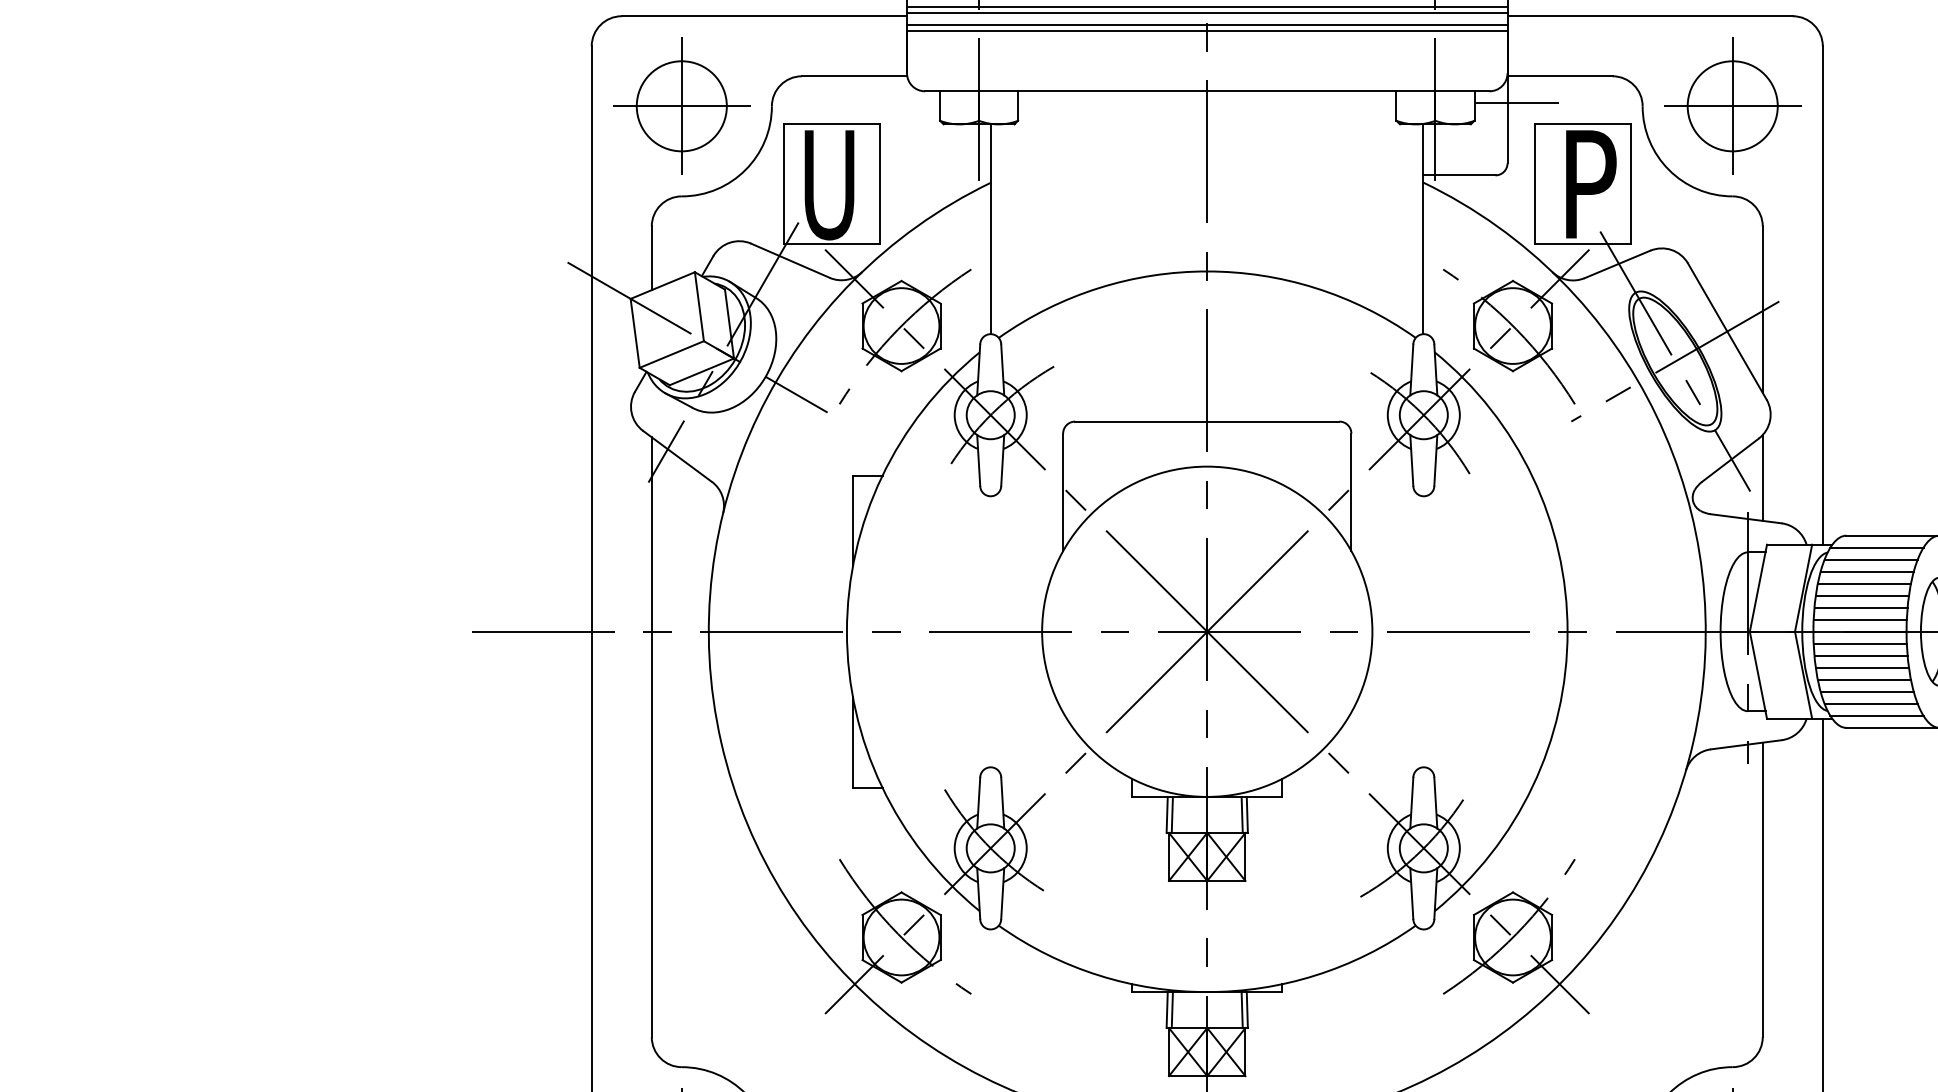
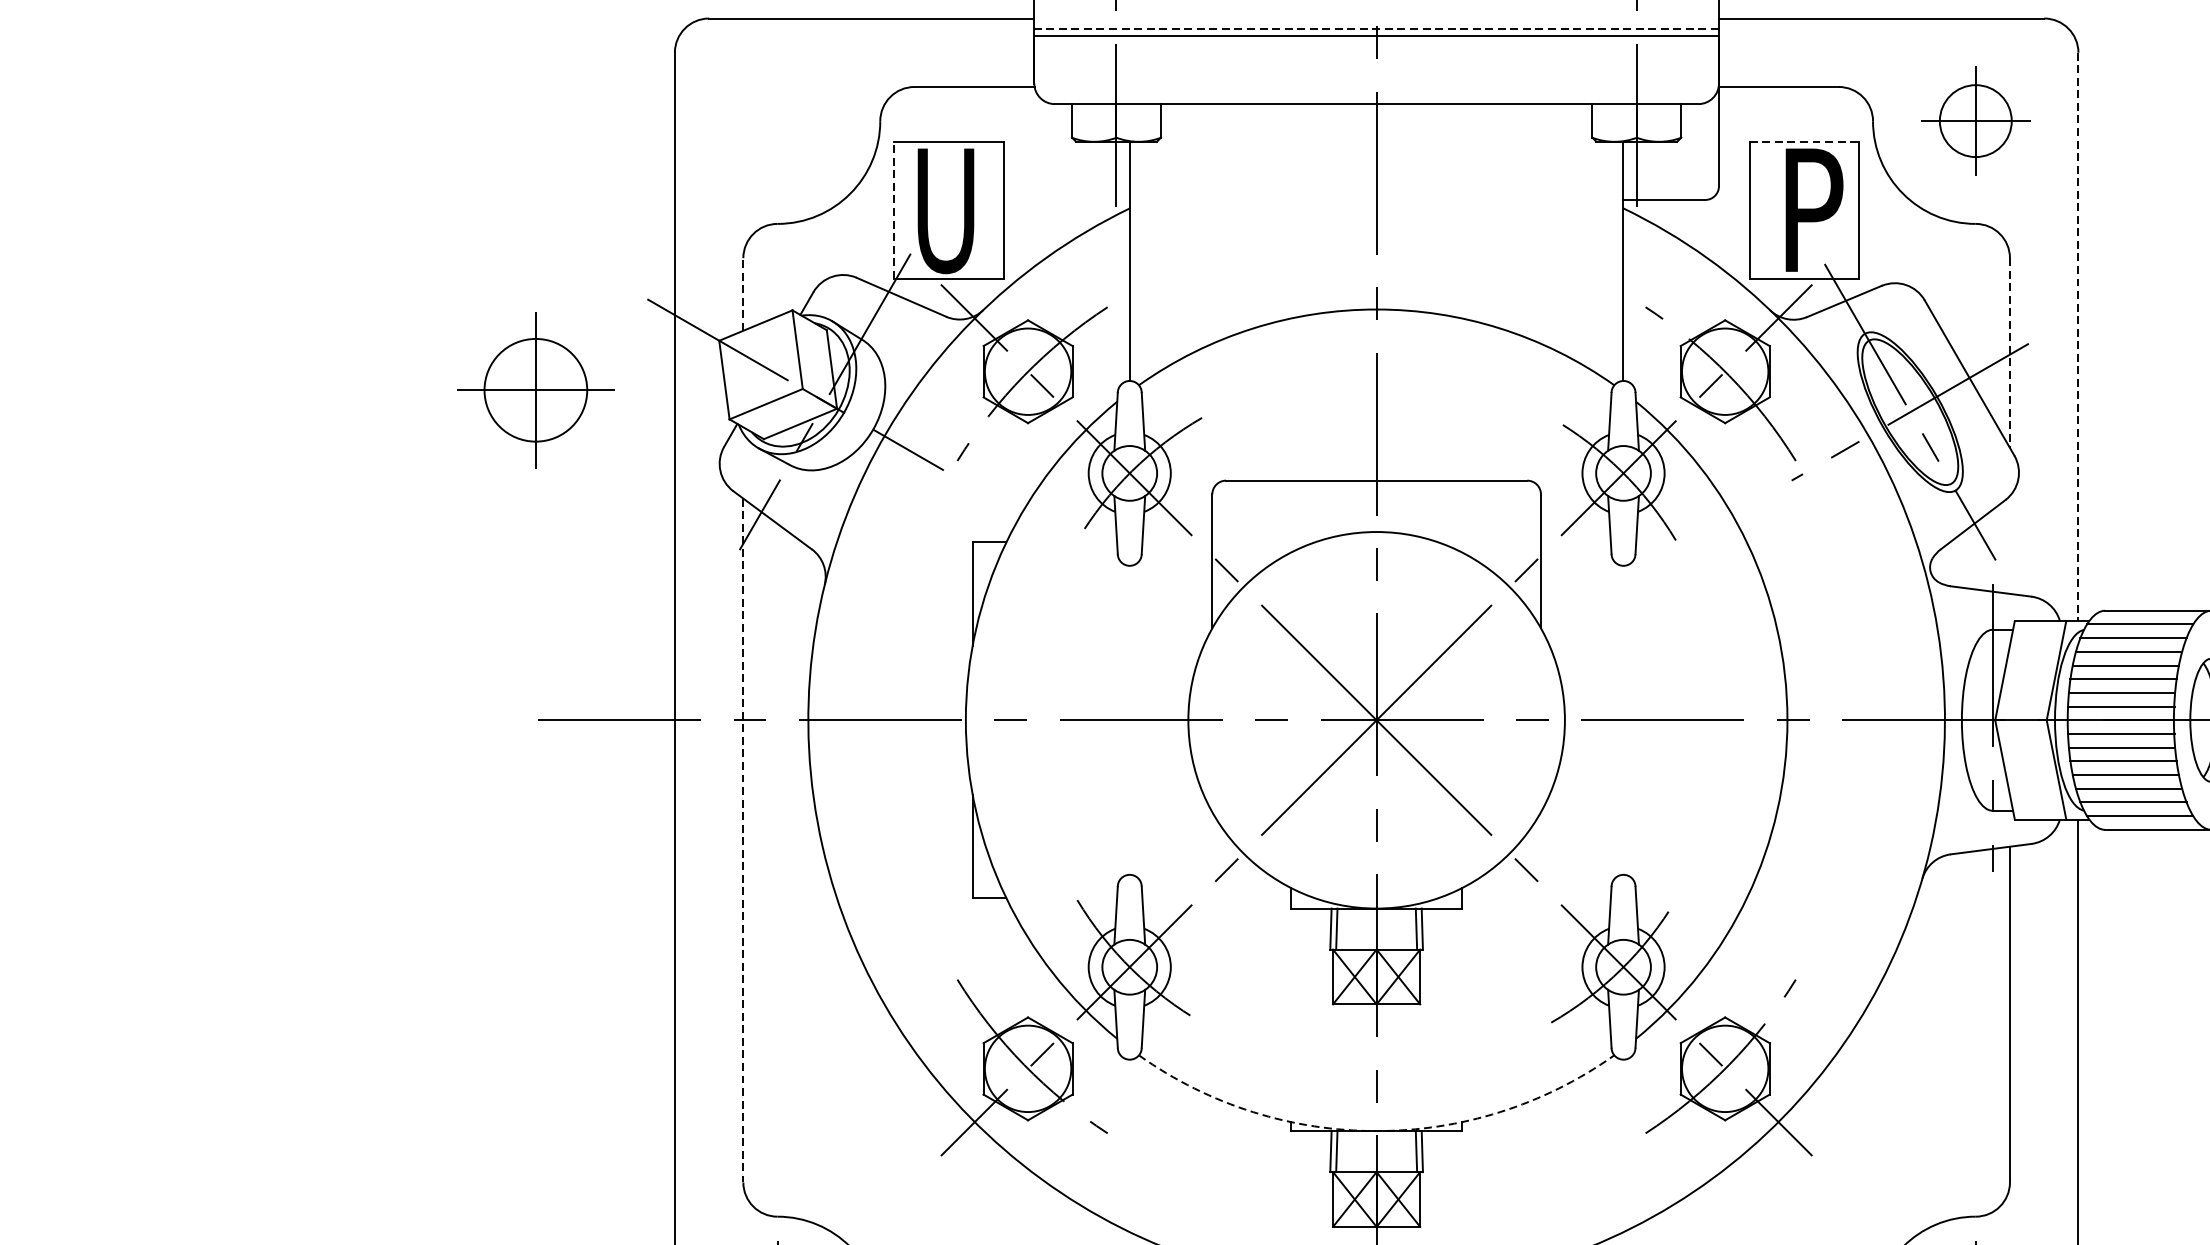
line: (1207, 7) -> (1376, 8), removed
line: (1207, 13) -> (1376, 15), removed
line: (1206, 25) -> (1375, 29), solid -> dashed
line: (1516, 103) -> (1729, 118), removed
part: (681, 105) -> (535, 389), moved
part: (1732, 105) -> (1975, 120), size x0.7
line: (1583, 124) -> (1805, 141), solid -> dashed
line: (783, 183) -> (893, 209), solid -> dashed
line: (651, 258) -> (743, 294), solid -> dashed
line: (1822, 295) -> (2078, 336), solid -> dashed
line: (1762, 310) -> (2009, 354), solid -> dashed
line: (1762, 477) -> (2009, 544), removed
line: (651, 737) -> (743, 840), solid -> dashed
arc: (1207, 992) -> (1376, 1131), solid -> dashed

